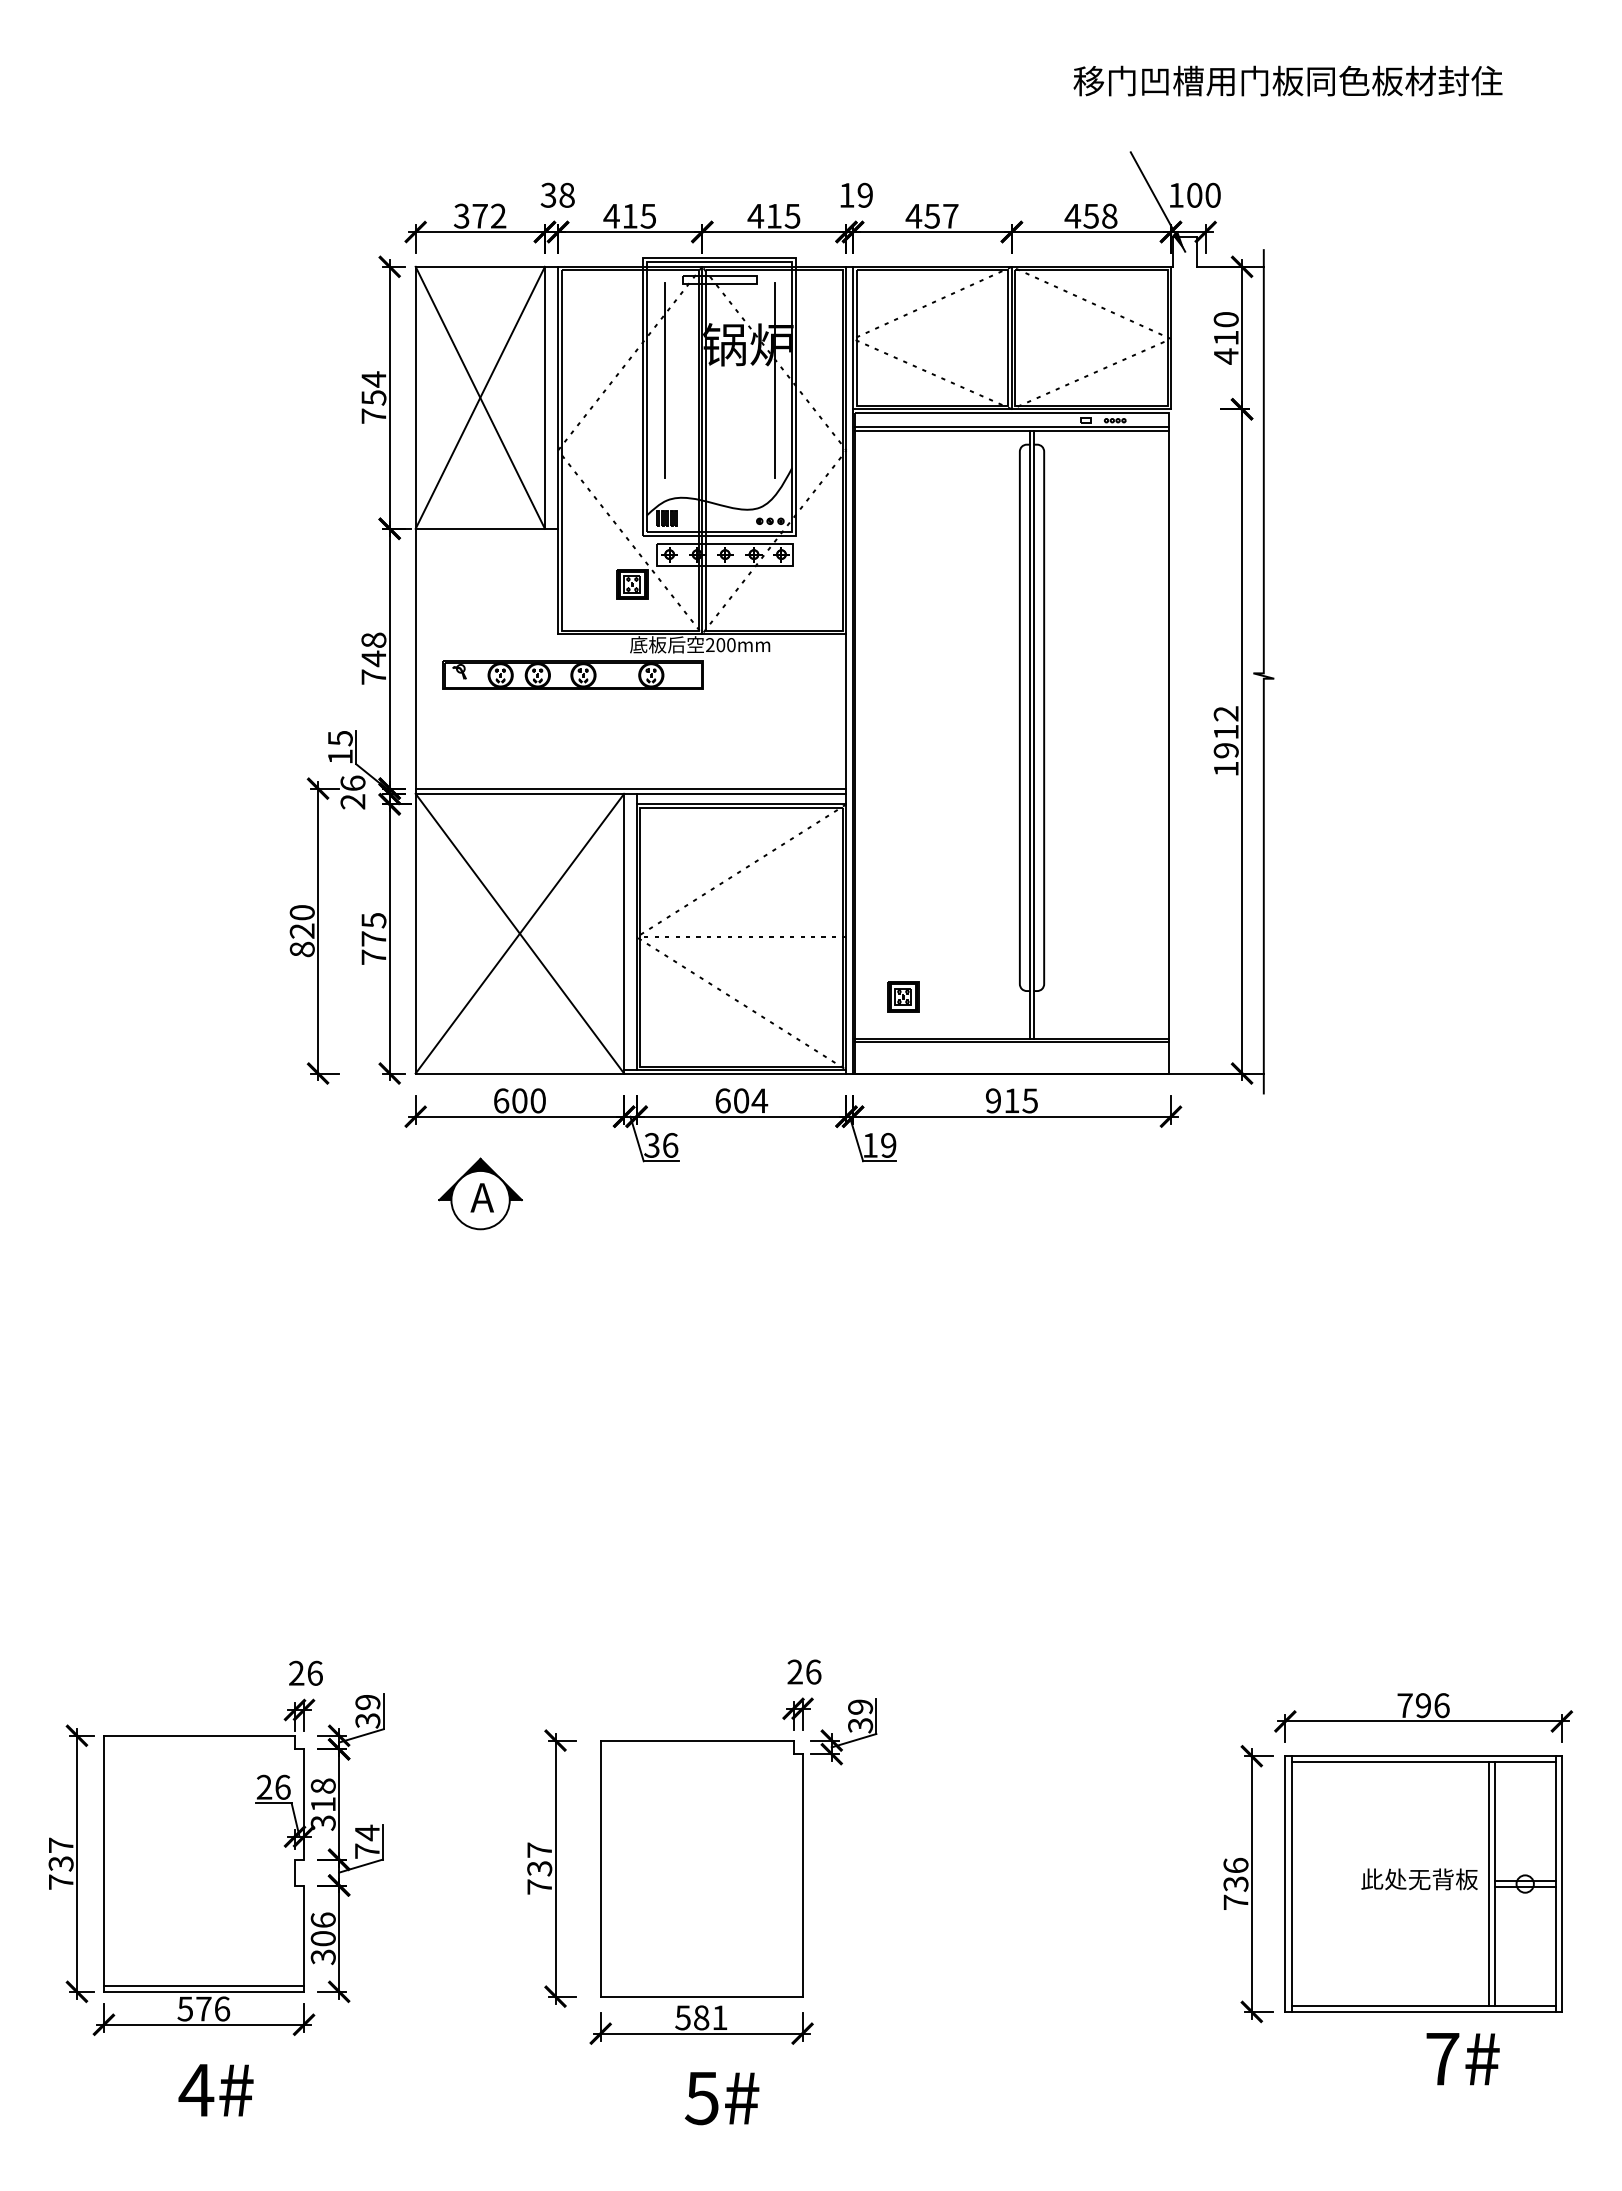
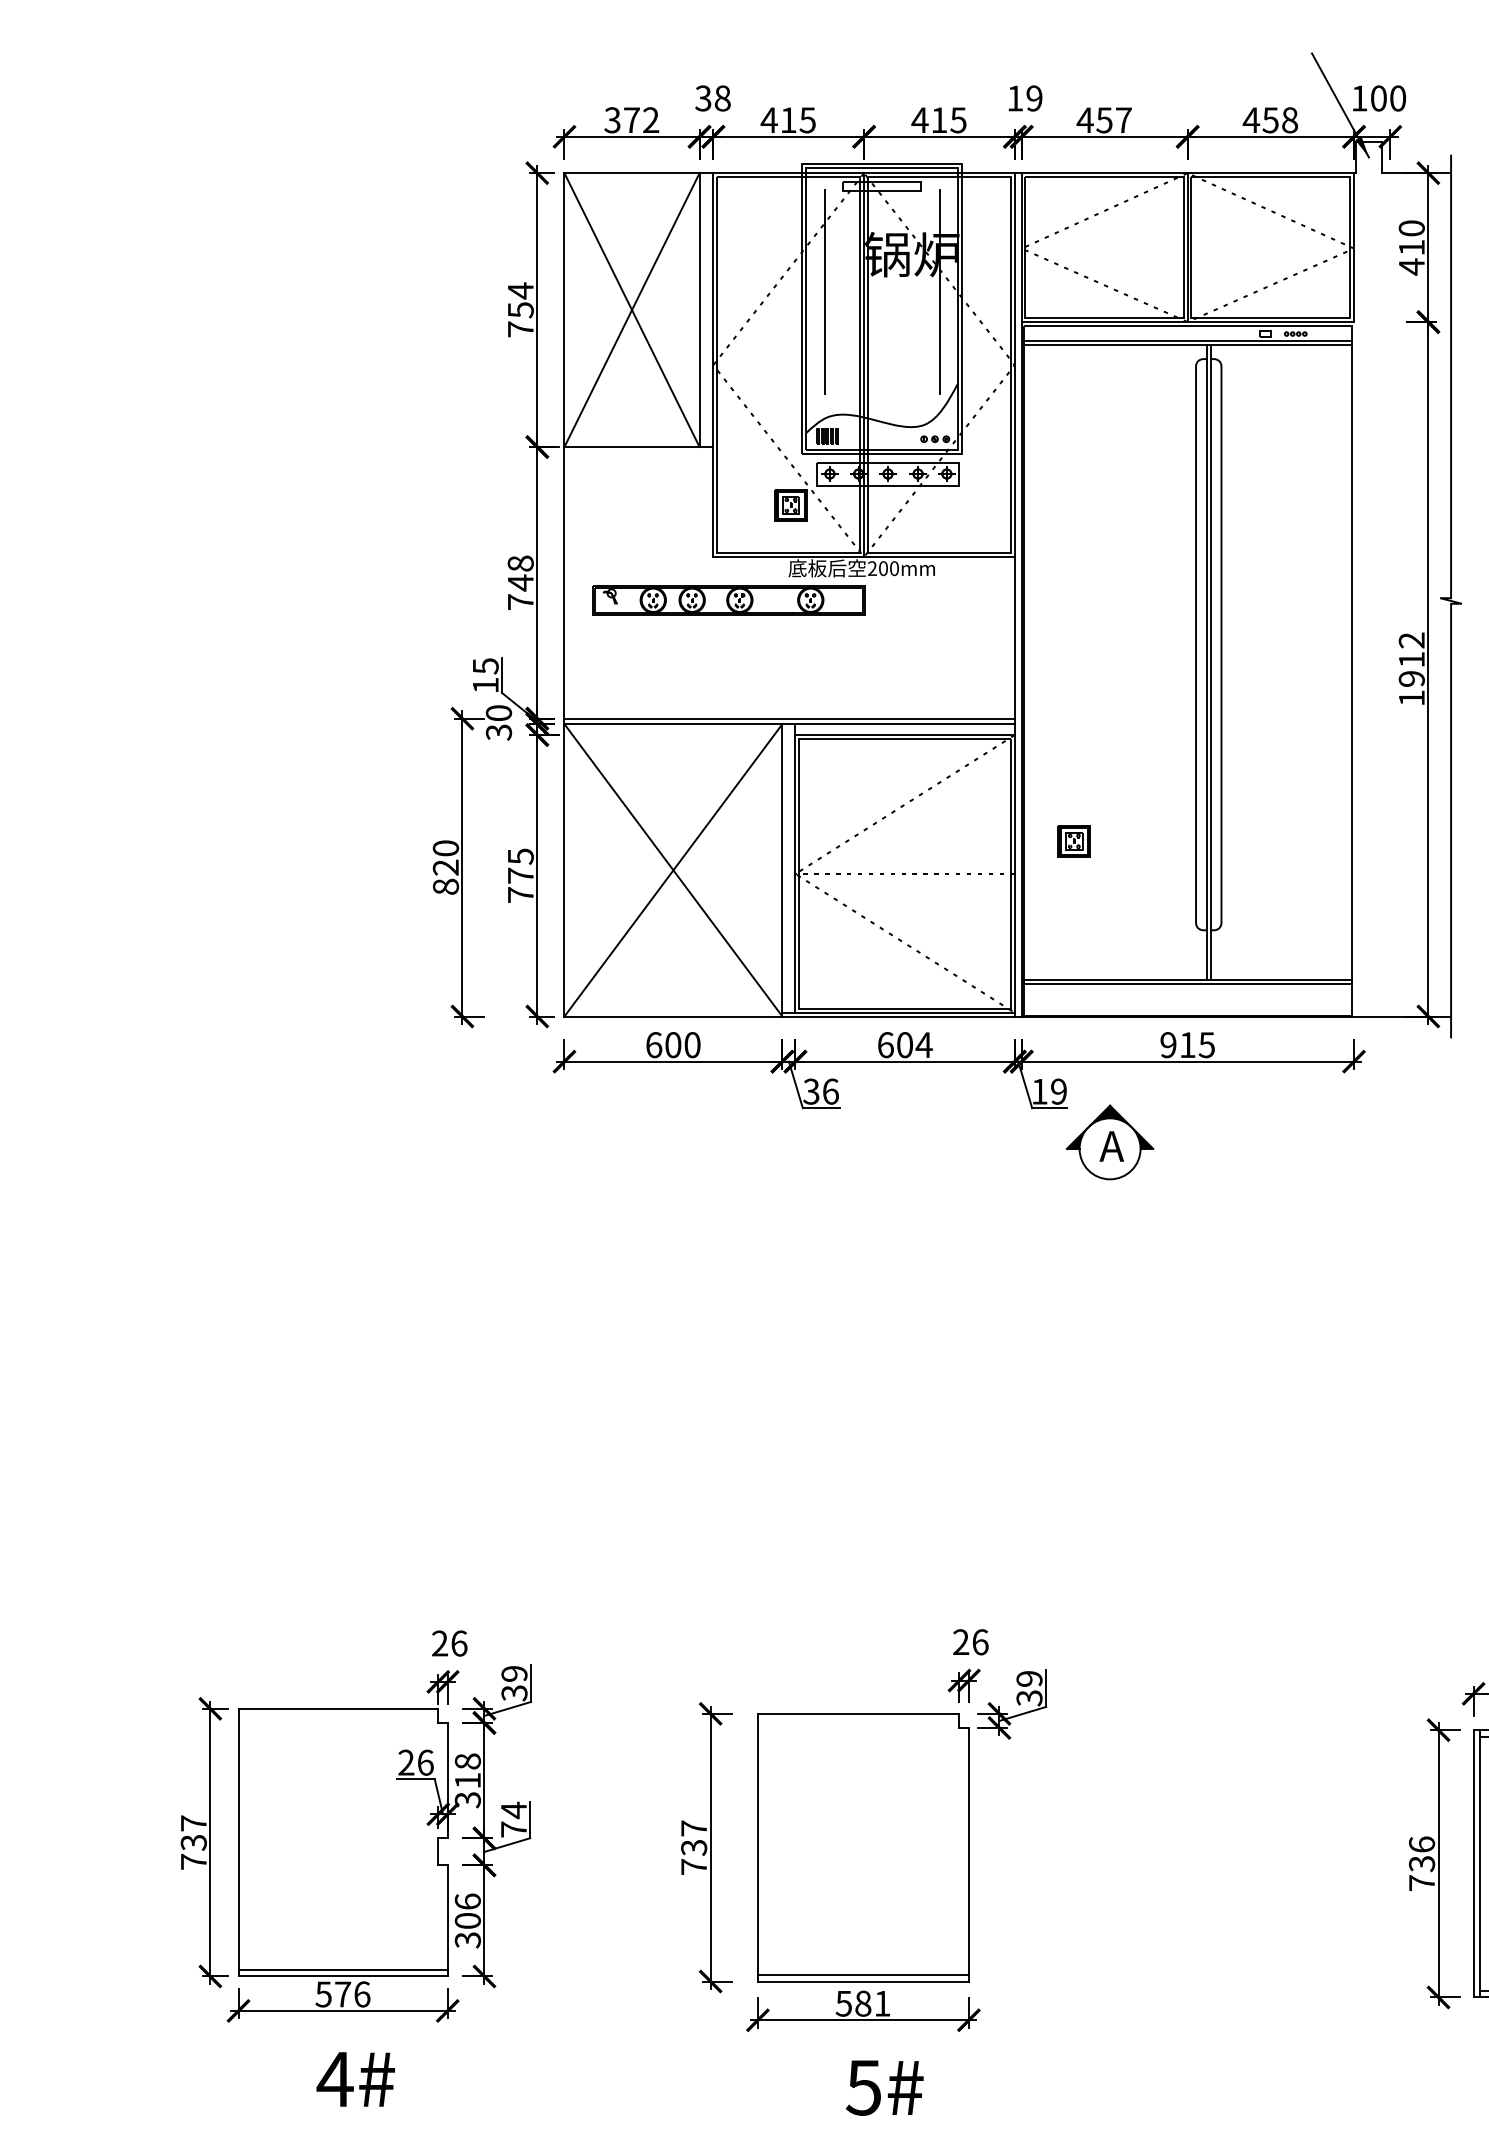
text: (352, 792) -> (498, 722), 26 -> 30
part: (903, 996) -> (1074, 840), moved
part: (480, 1193) -> (1109, 1141), moved
line: (701, 1990) -> (863, 1975), added

